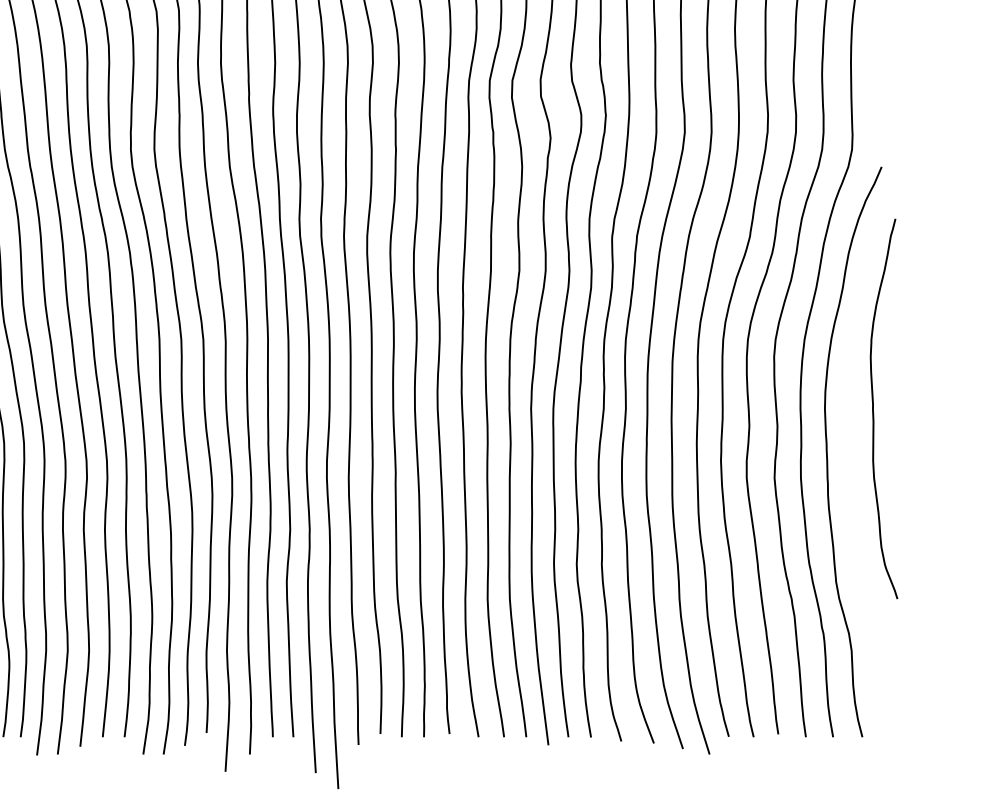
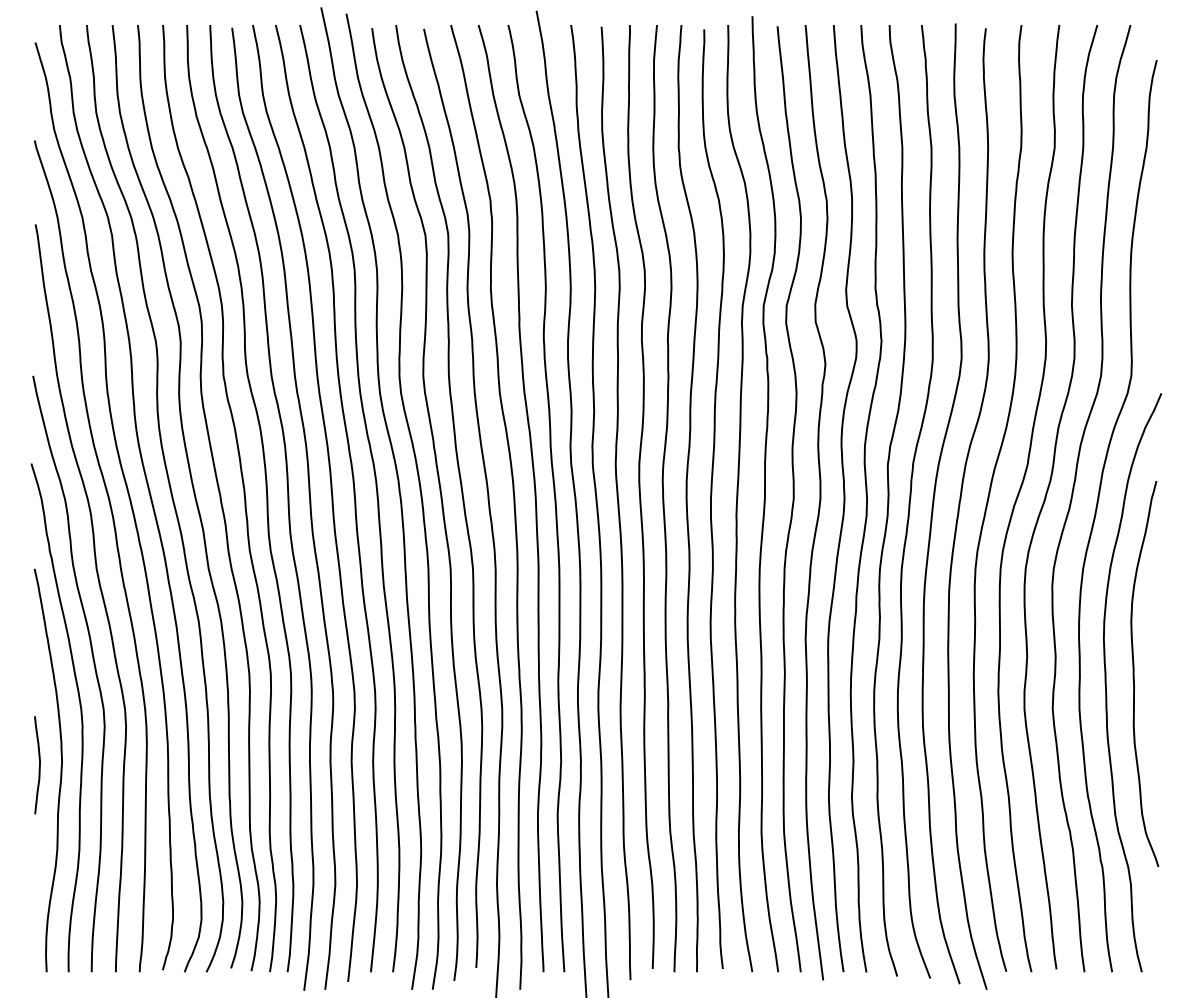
curve: (873, 409) -> (1134, 674), moved

